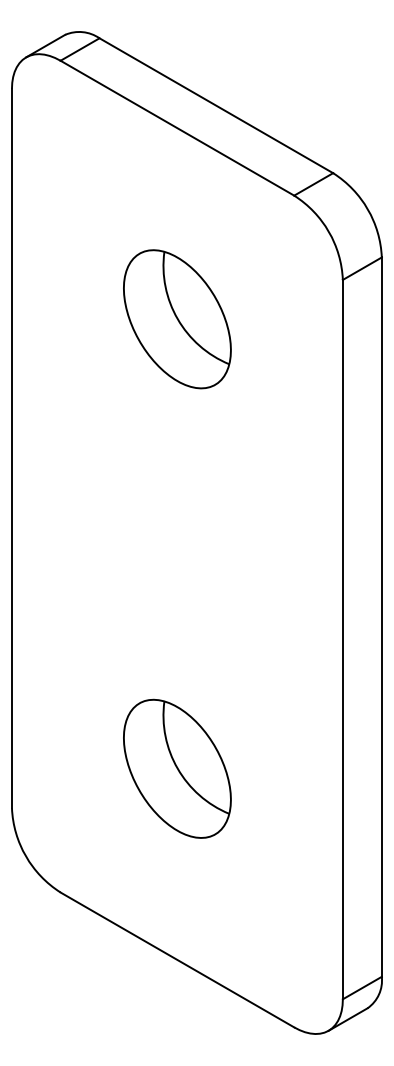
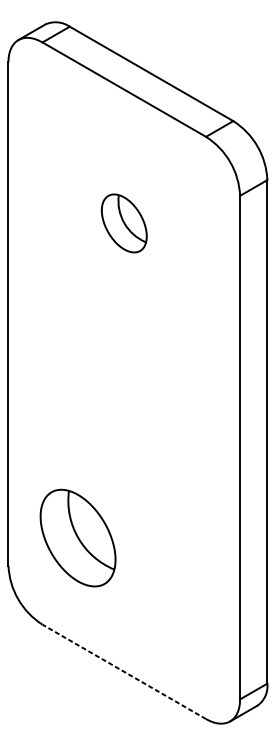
part: (177, 319) -> (124, 223), size x0.6
part: (177, 768) -> (78, 537), moved
line: (177, 959) -> (124, 671), solid -> dashed

